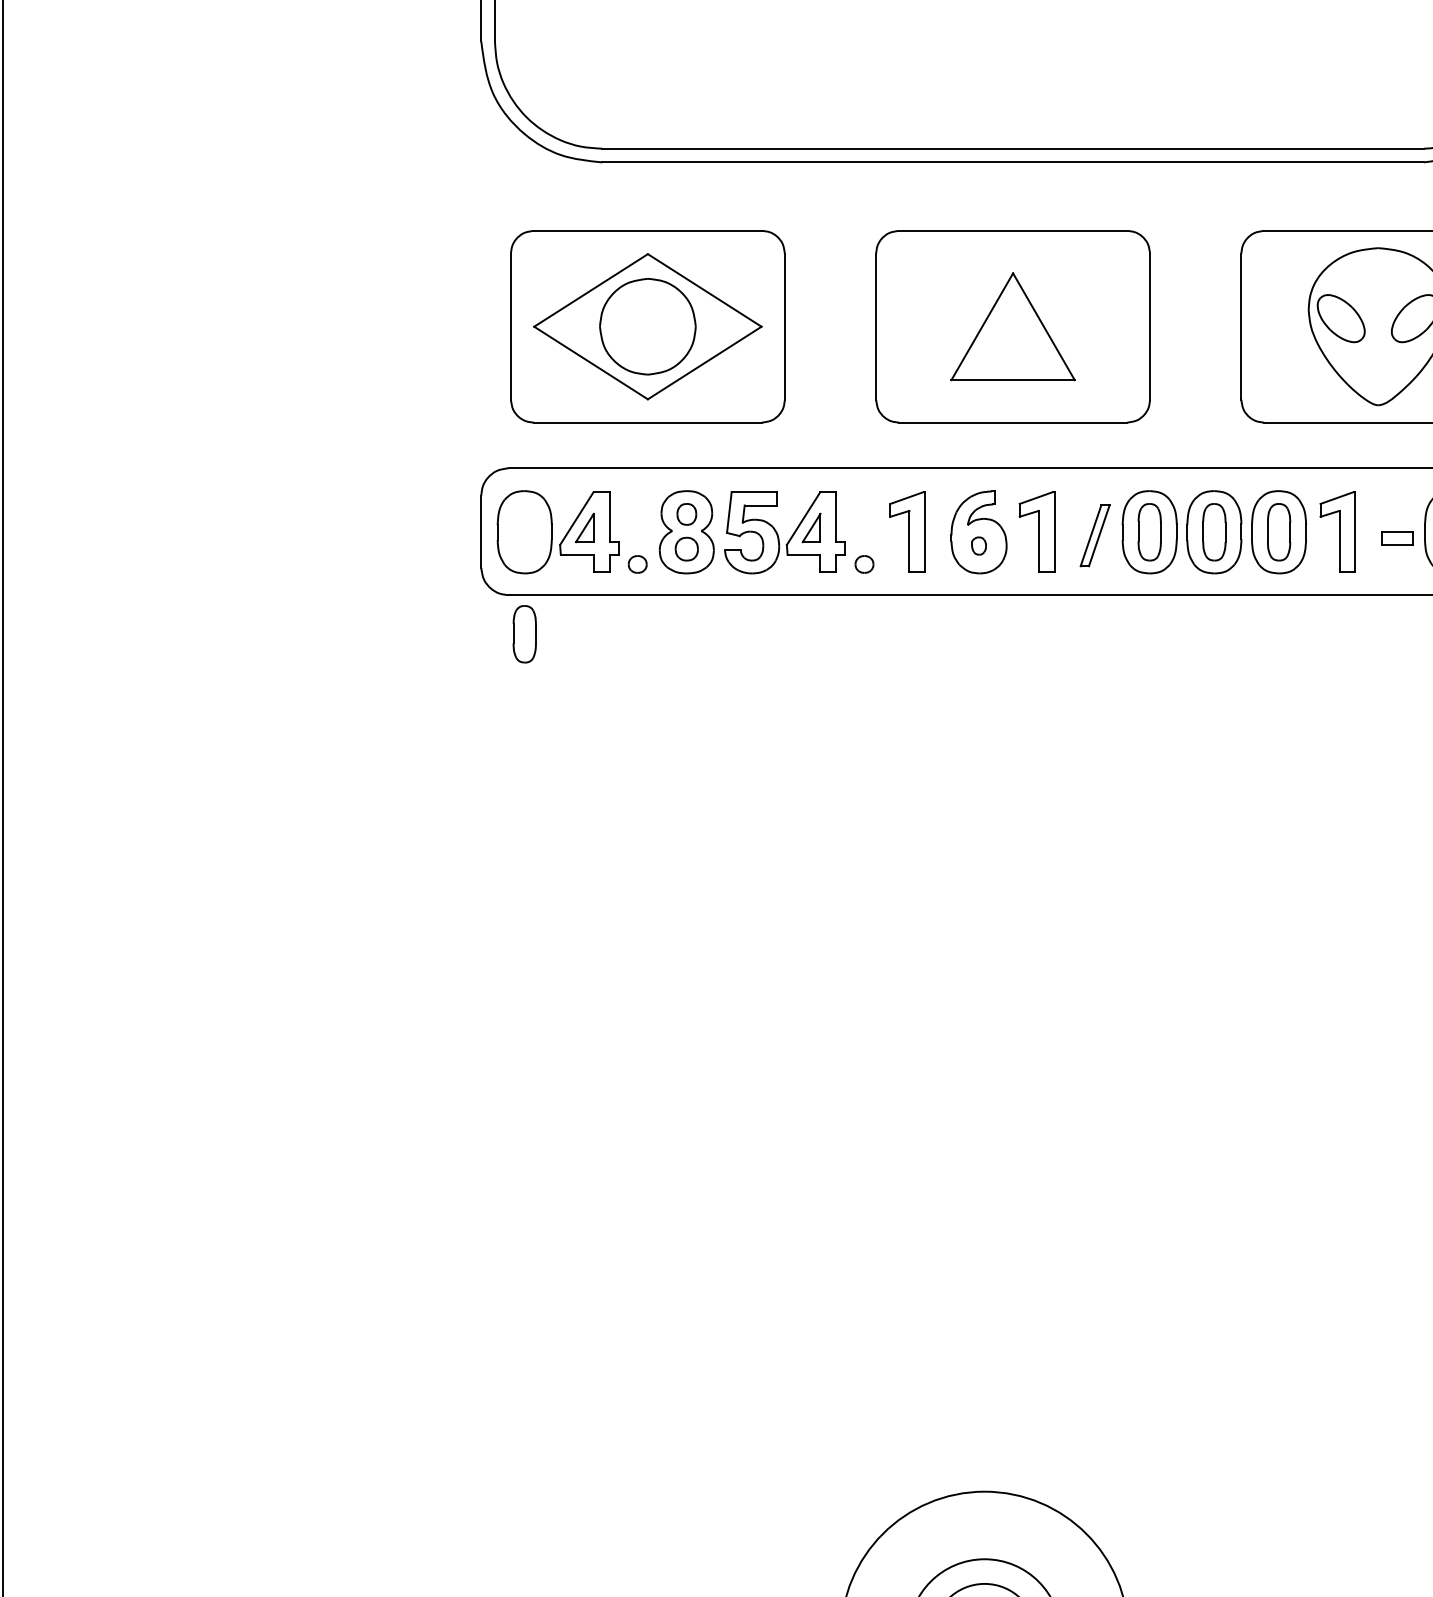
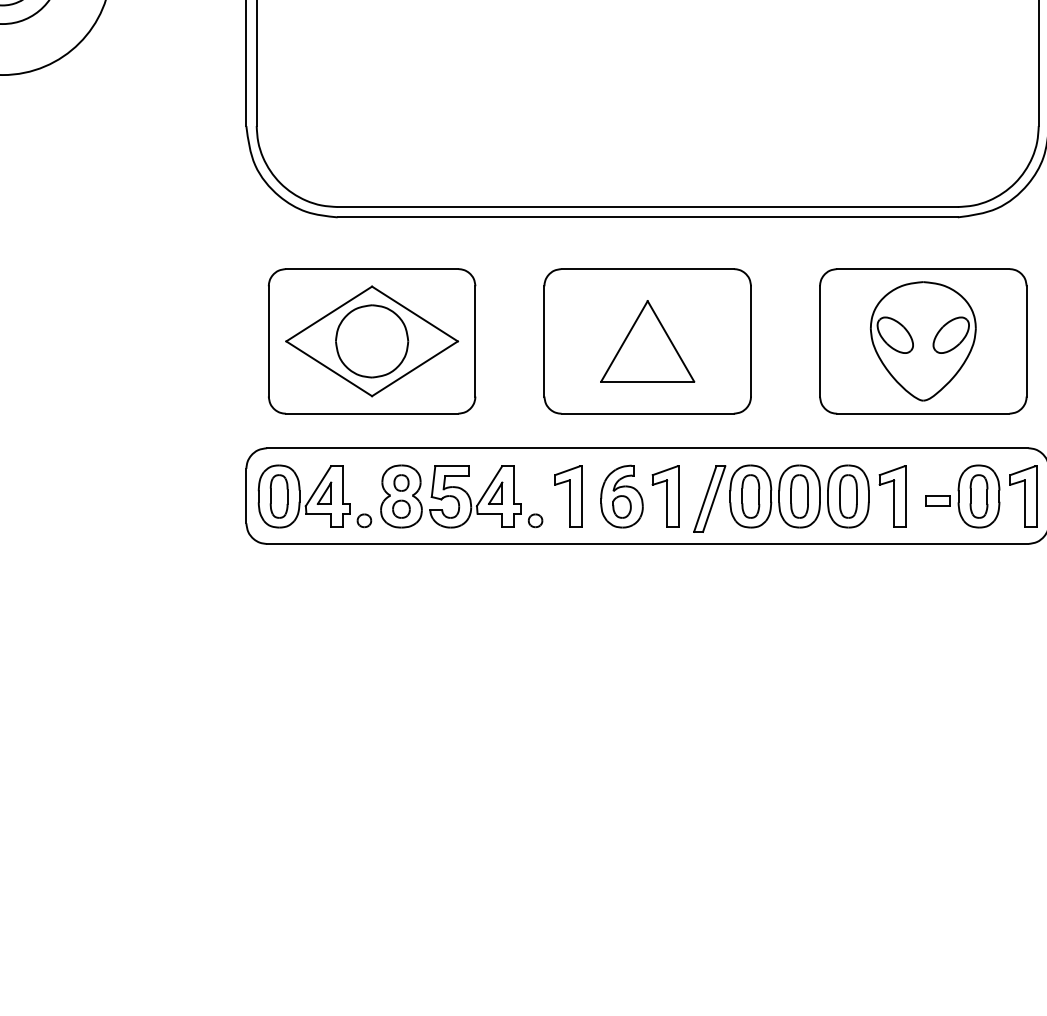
part: (1094, 535) -> (709, 498), size x1.43
part: (978, 545) -> (621, 506), size x1.67
part: (524, 634) -> (278, 496), moved

